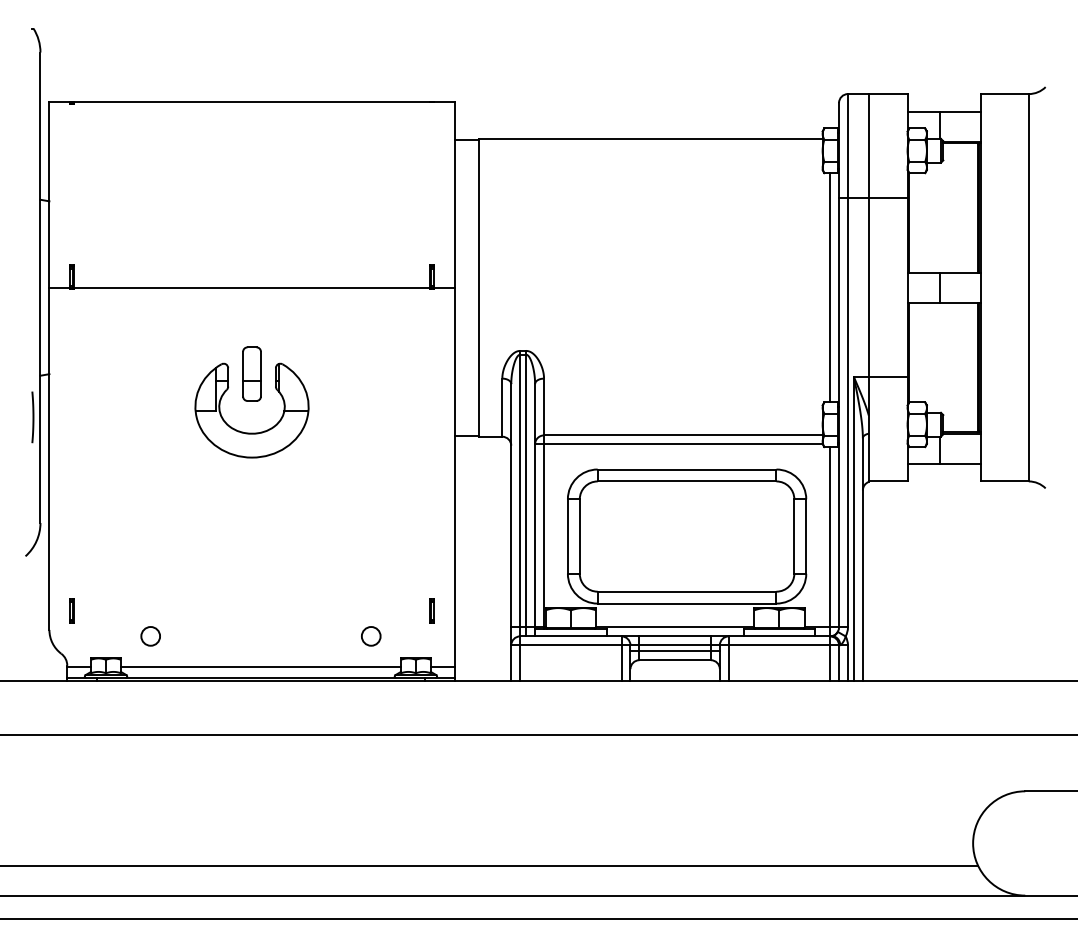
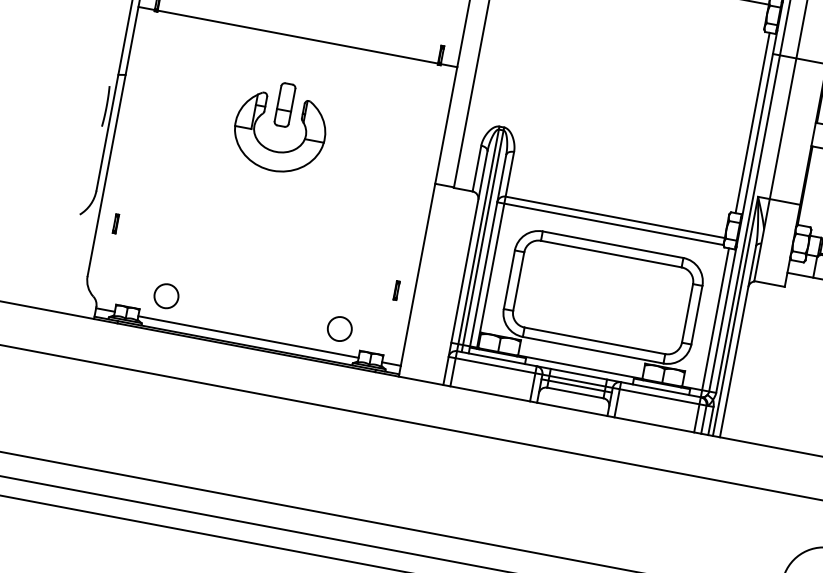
part: (71, 610) -> (115, 223), moved
part: (431, 610) -> (396, 290), moved
circle: (150, 636) -> (166, 296), size x1.6
circle: (370, 636) -> (339, 329), size x1.6

